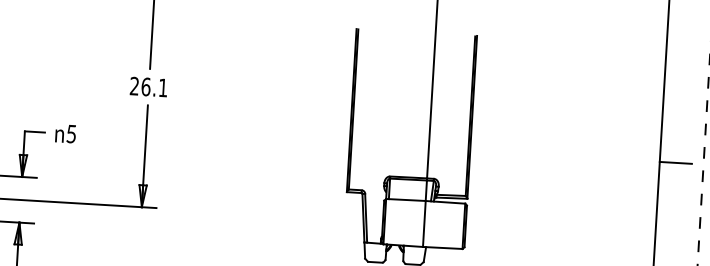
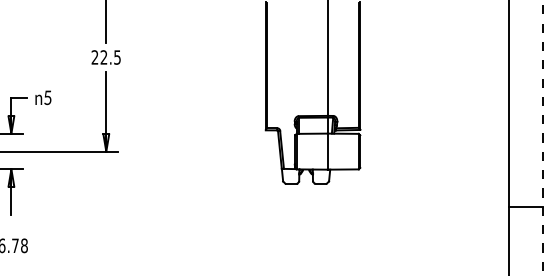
text: (154, 87) -> (110, 57), 26.1 -> 22.5
line: (675, 163) -> (521, 92), removed

